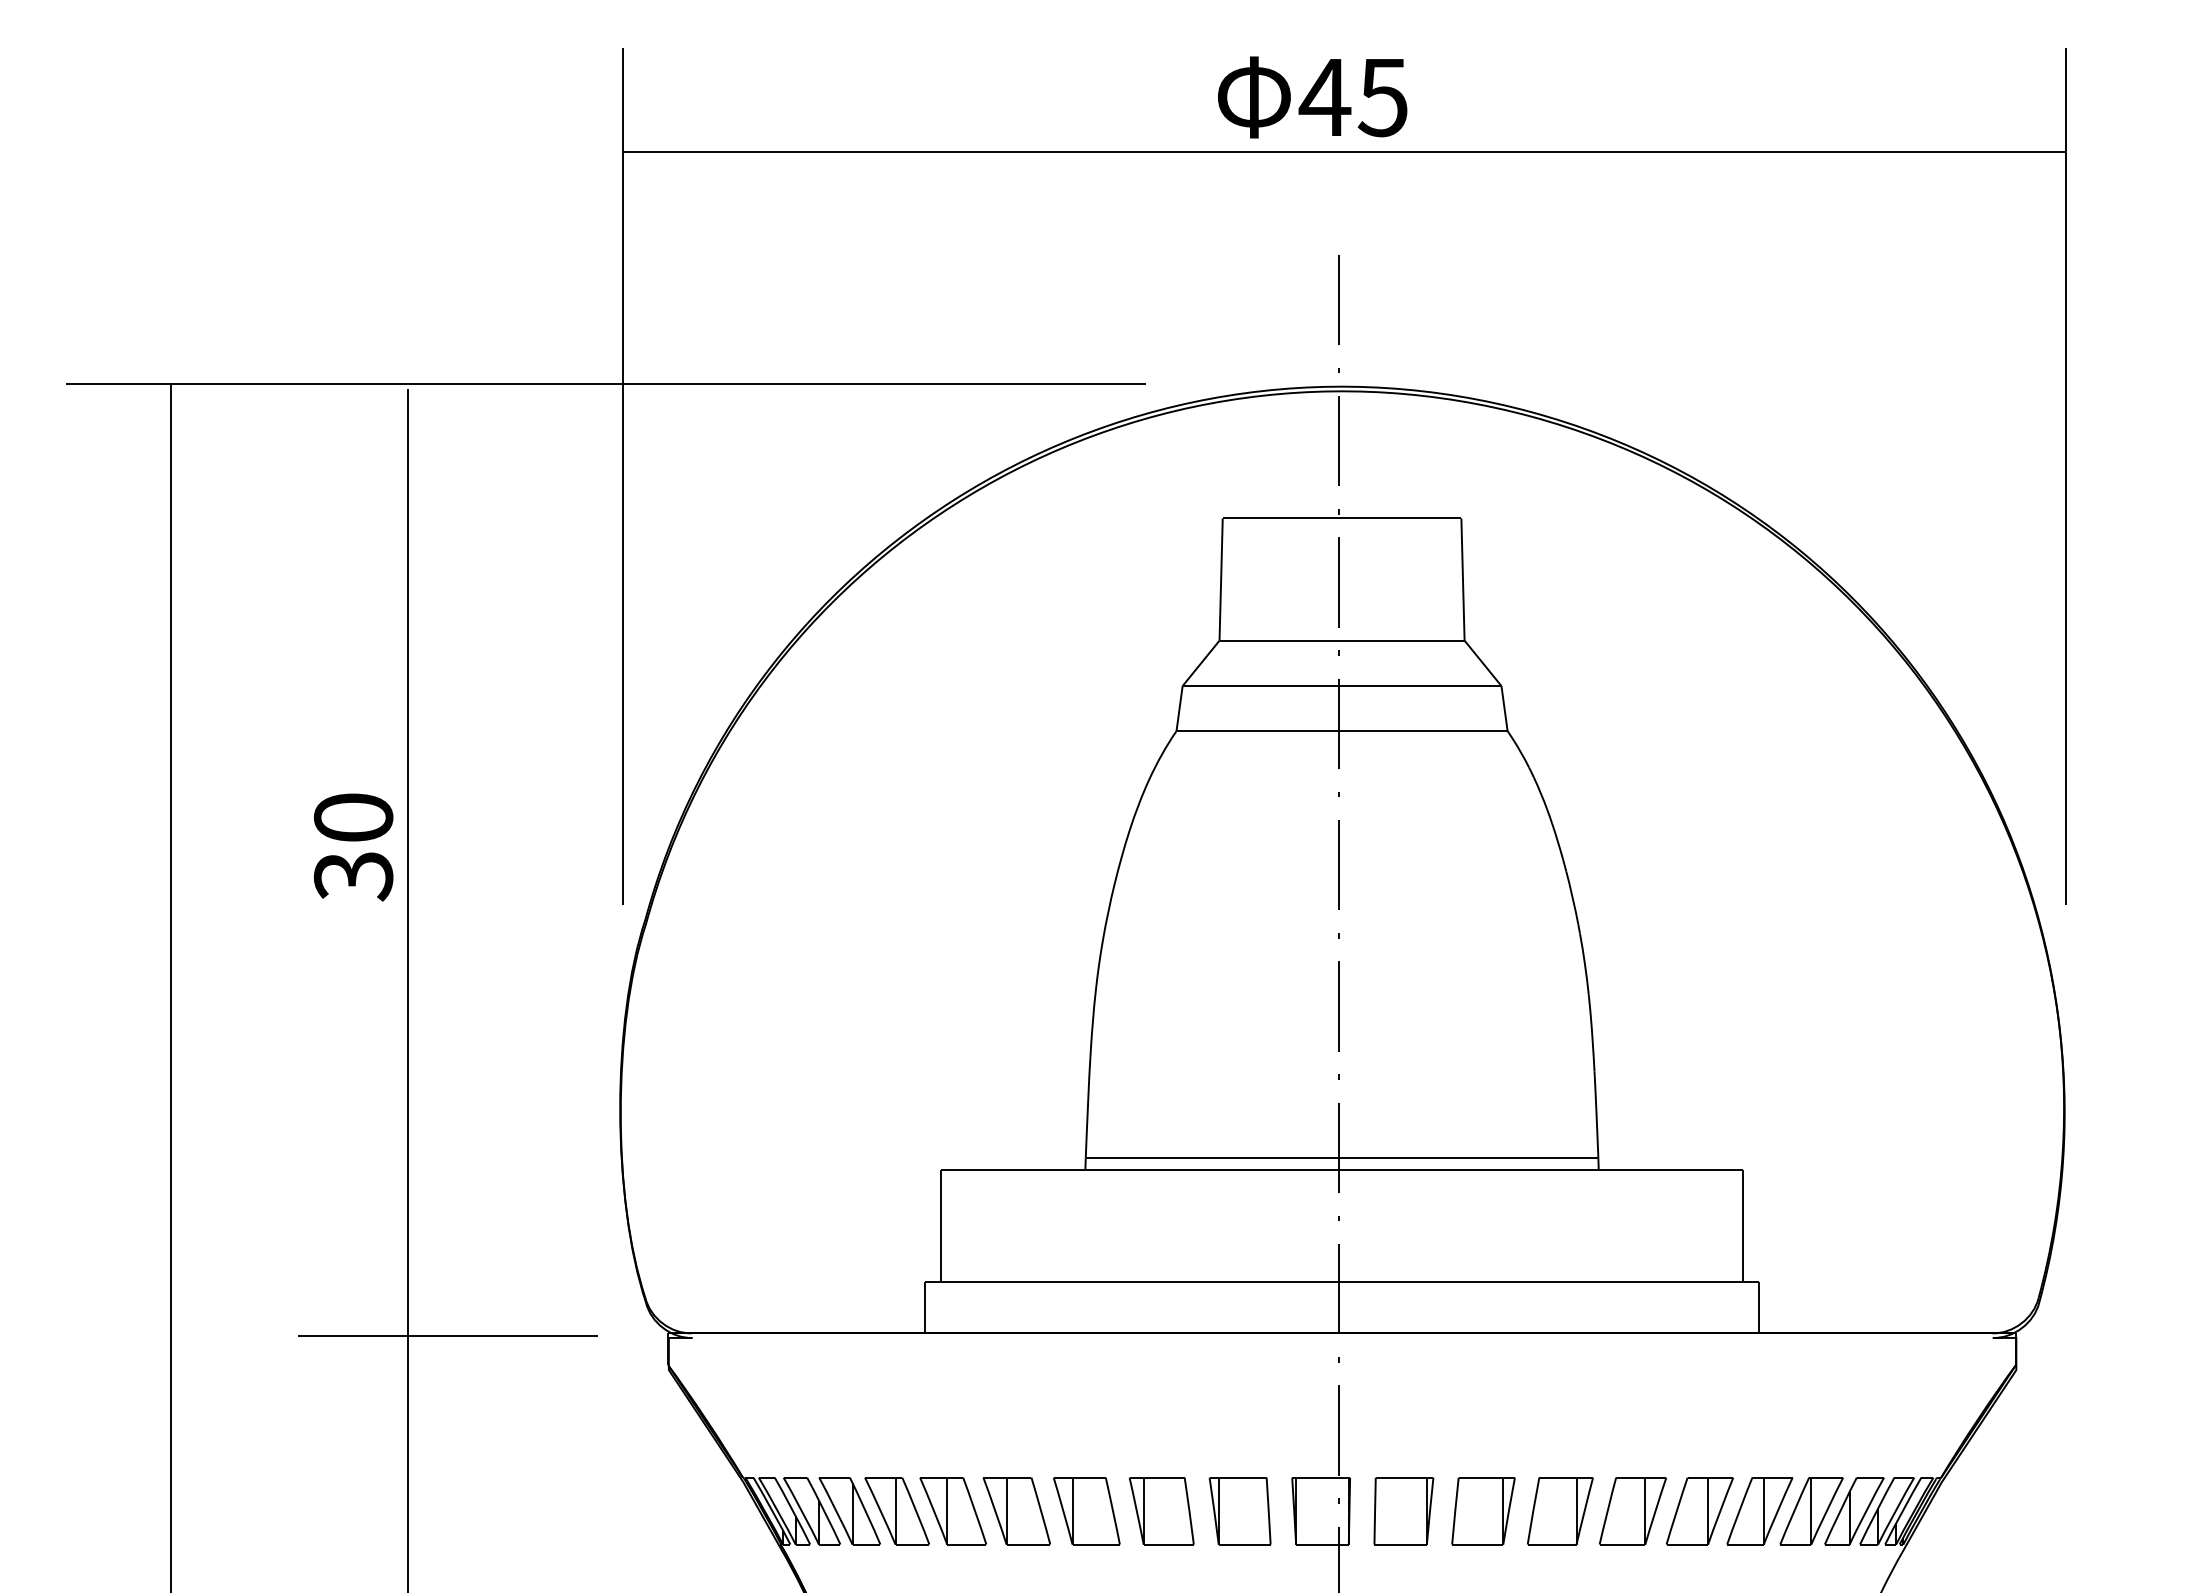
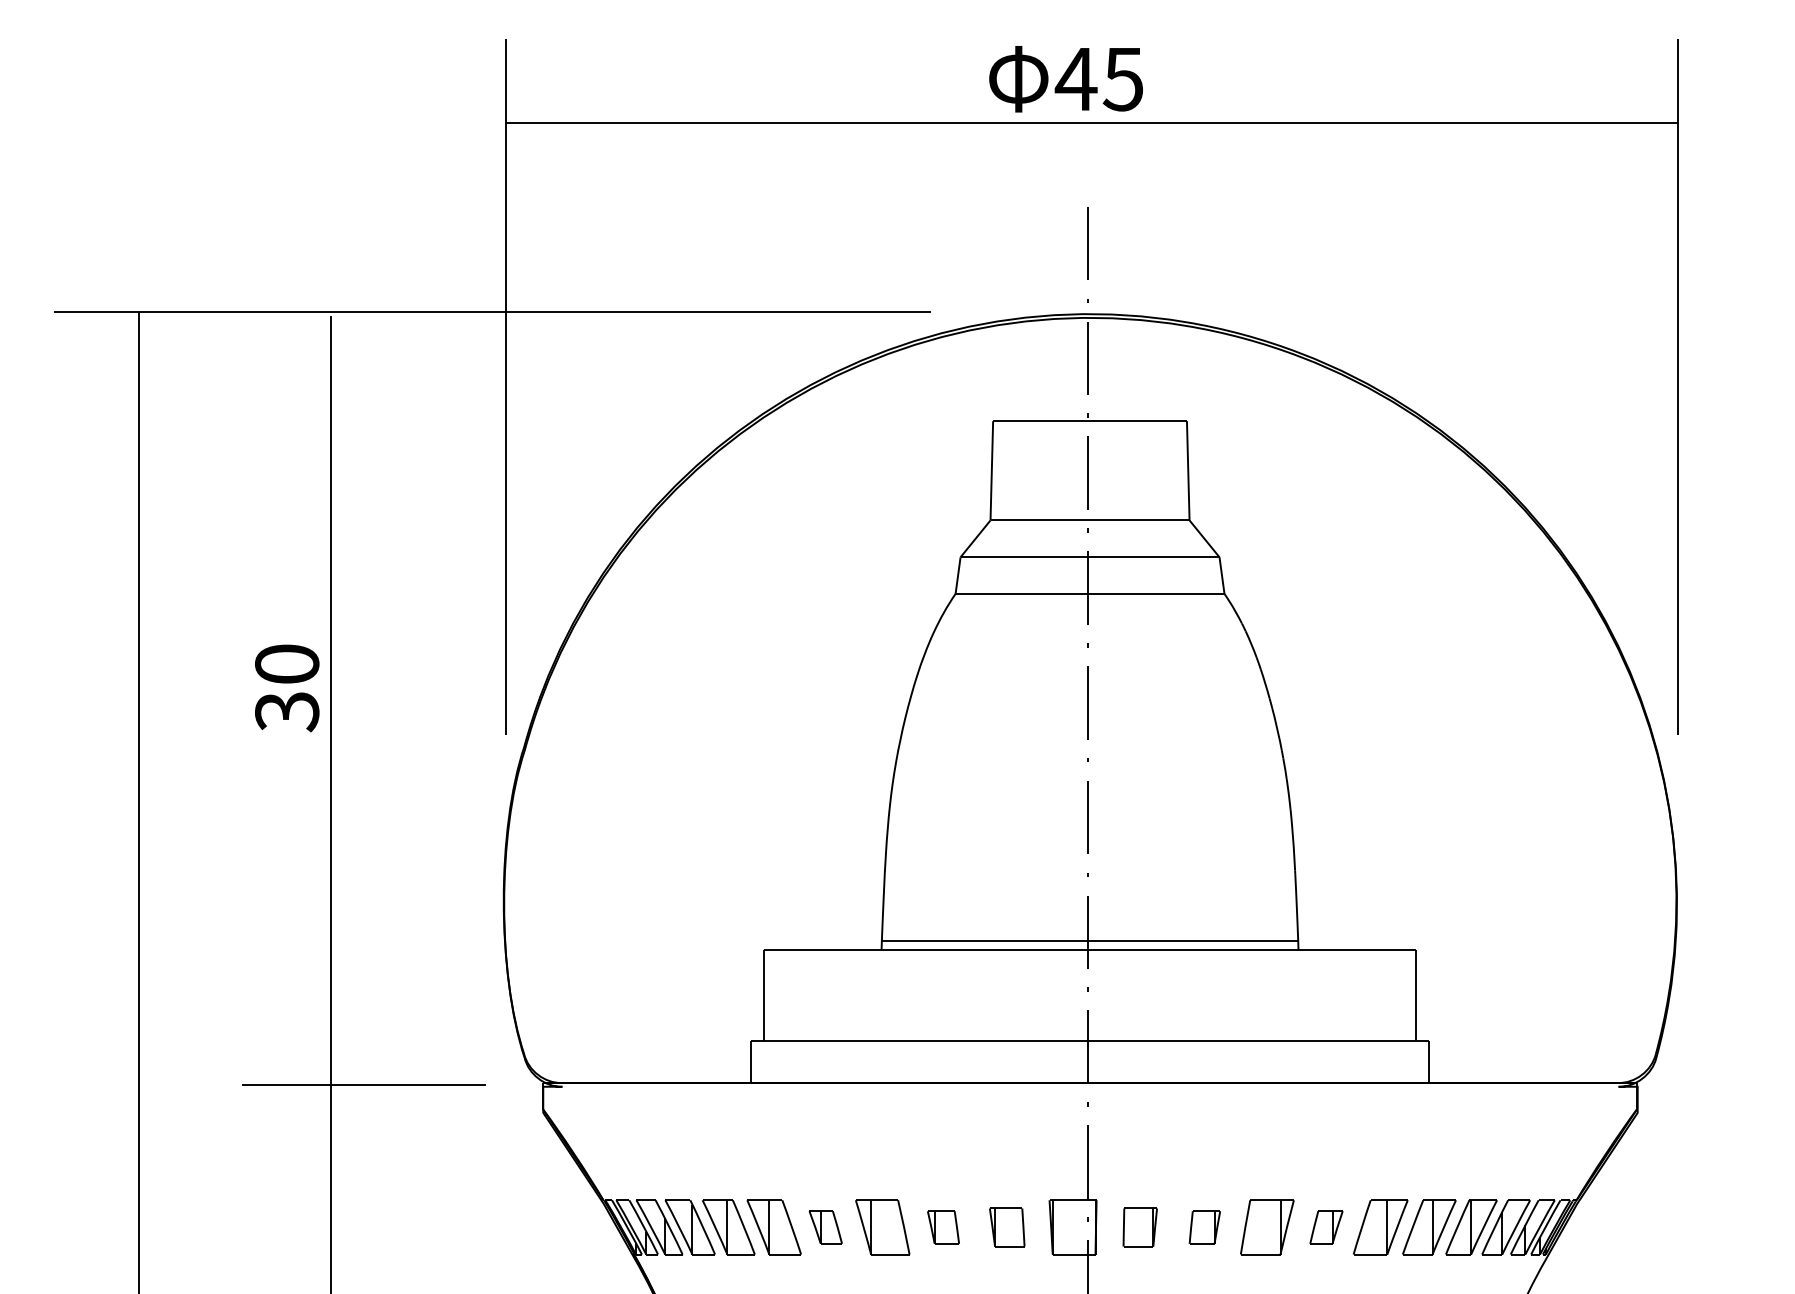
part: (1016, 1511) -> (825, 1227), size x0.6
part: (1161, 1511) -> (943, 1227), size x0.6
part: (1239, 1511) -> (1006, 1227), size x0.7
part: (1403, 1511) -> (1139, 1227), size x0.7
part: (1483, 1511) -> (1204, 1227), size x0.6
part: (1633, 1511) -> (1326, 1227), size x0.6

